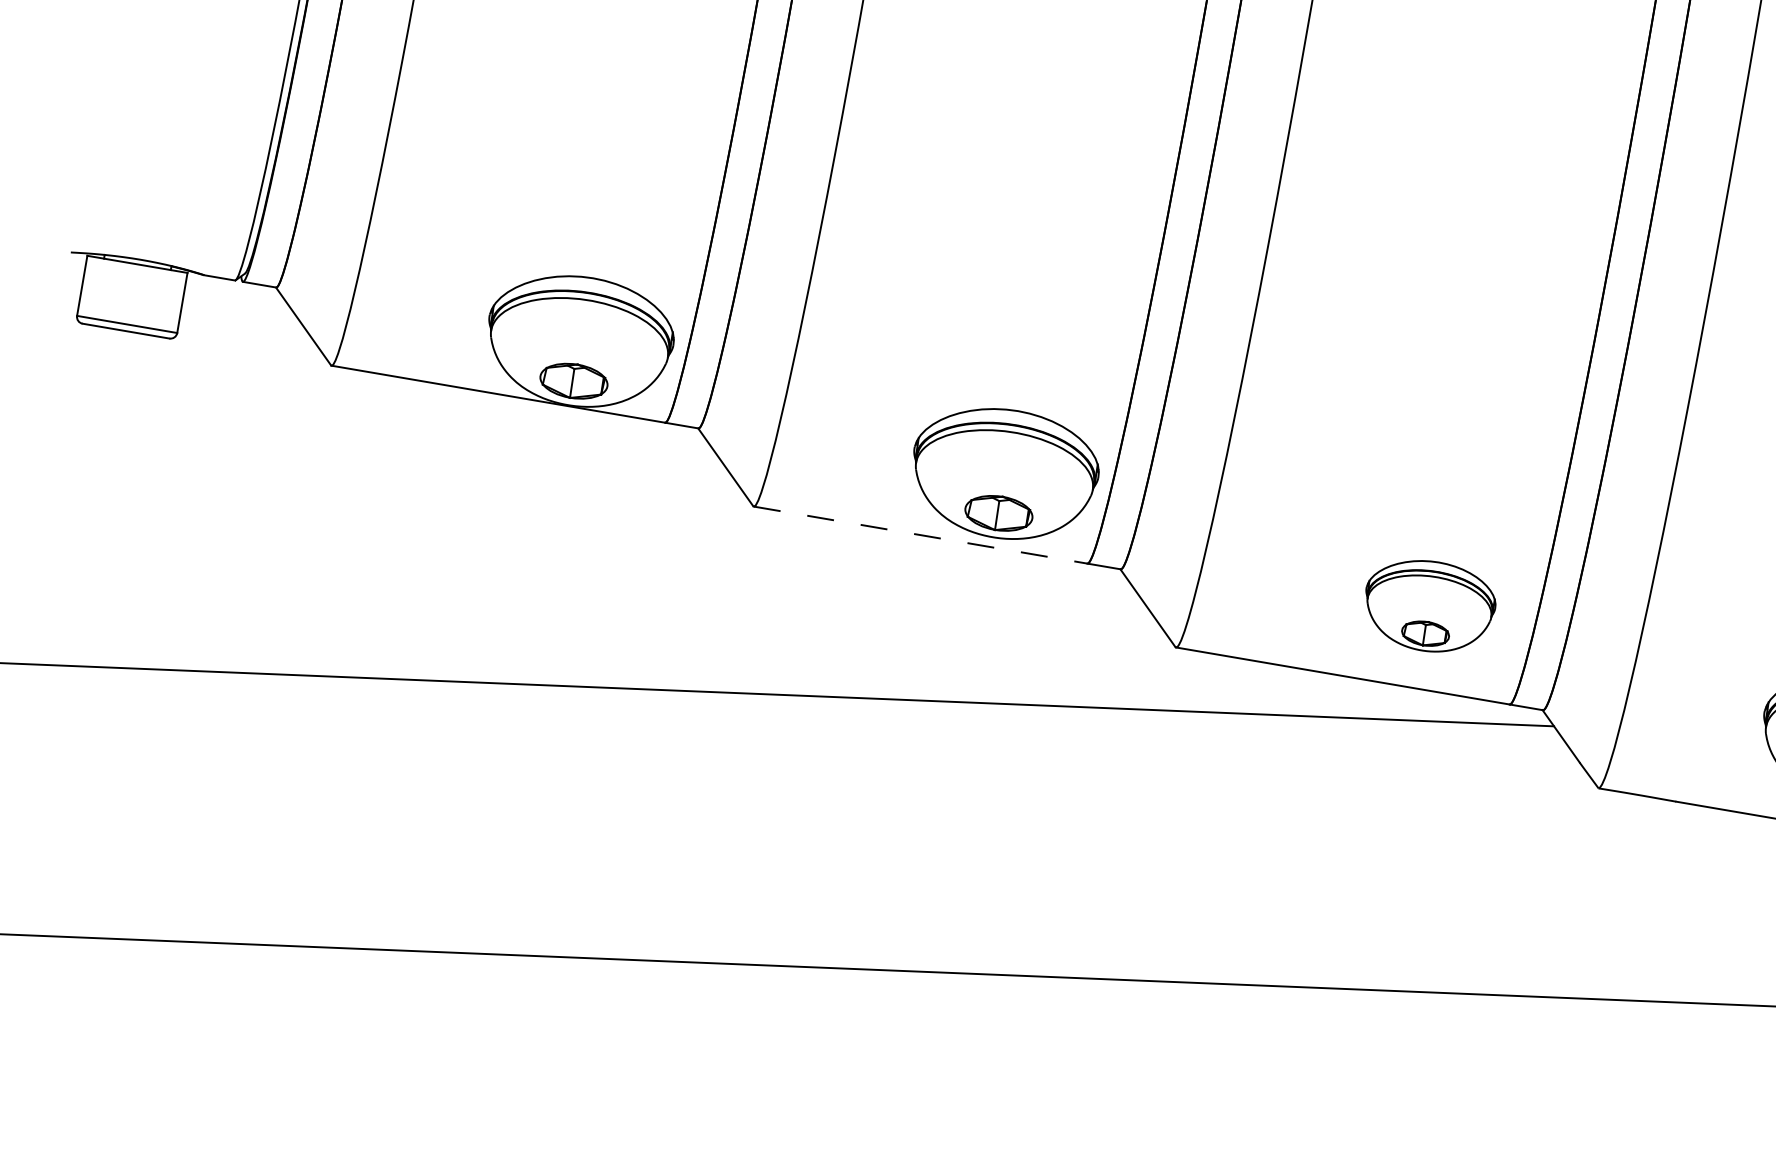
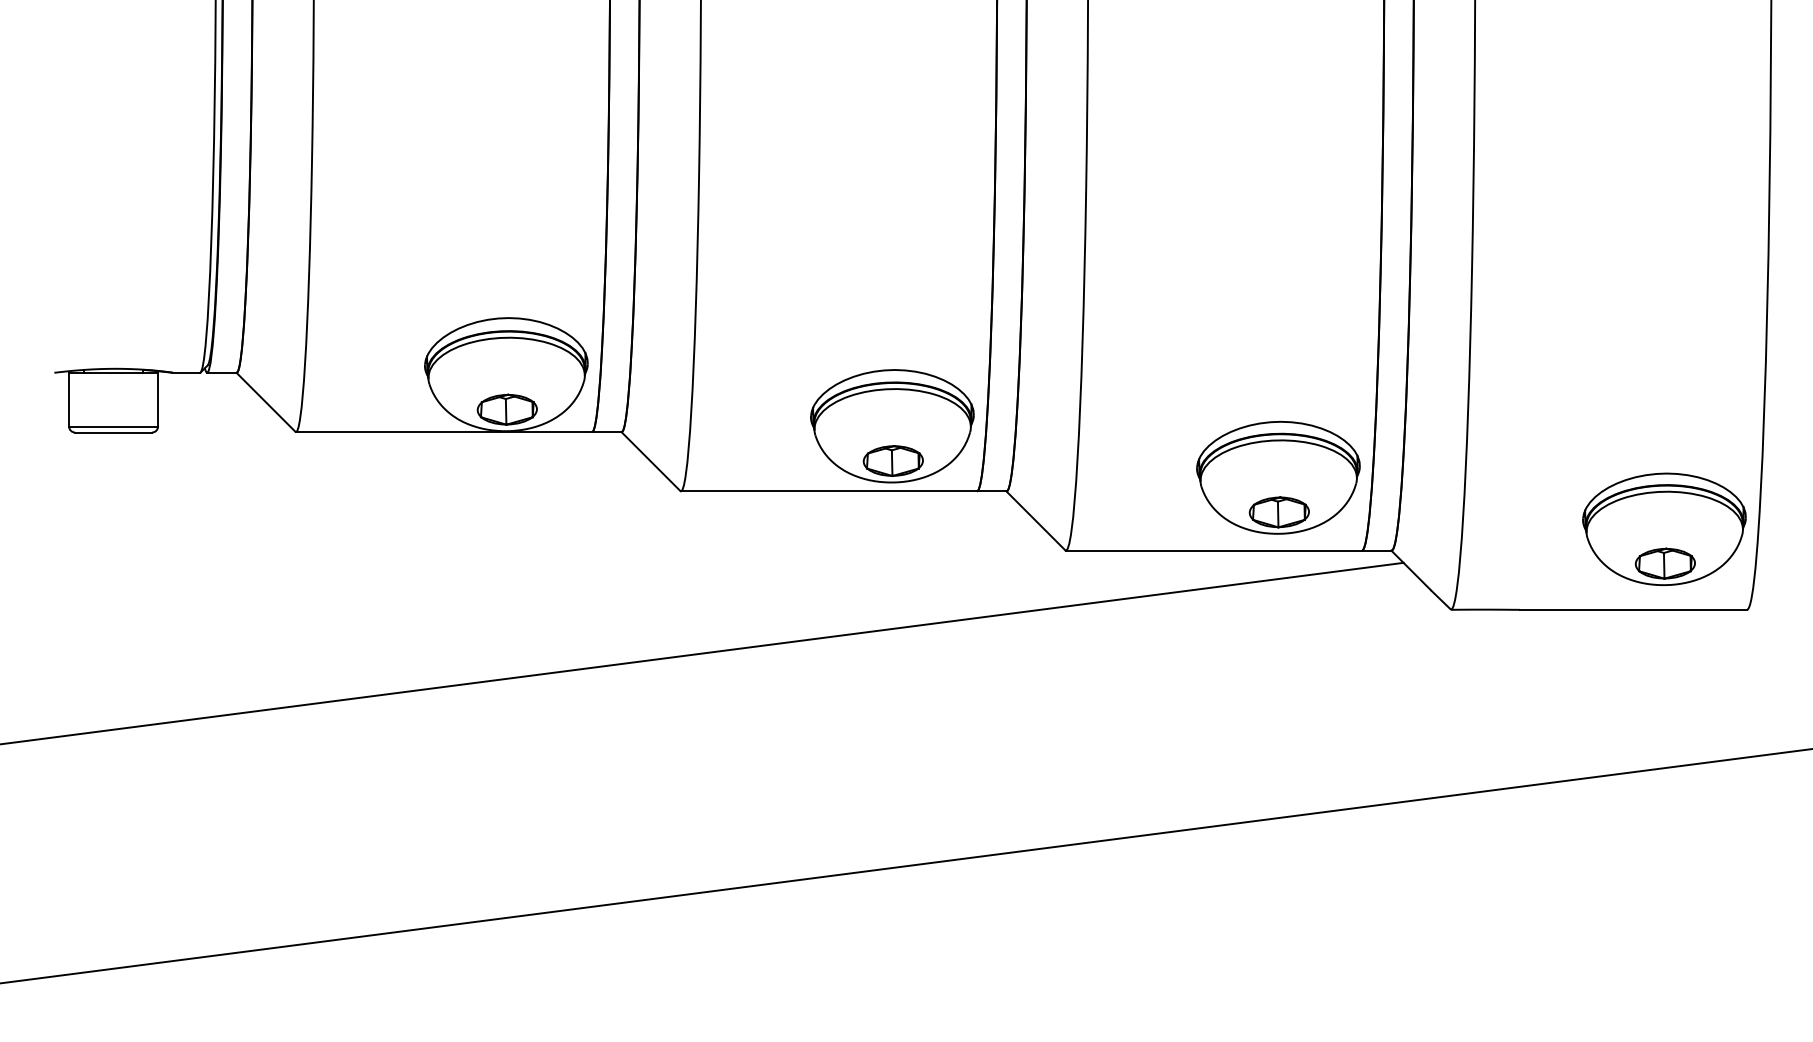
line: (921, 535) -> (829, 491), dashed -> solid
part: (1429, 606) -> (1278, 477), size x1.43

